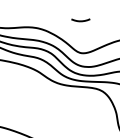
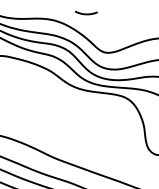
curve: (81, 20) -> (86, 13), moved

